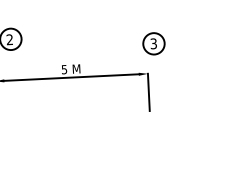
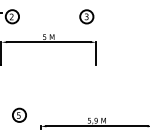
part: (153, 43) -> (86, 16), moved

